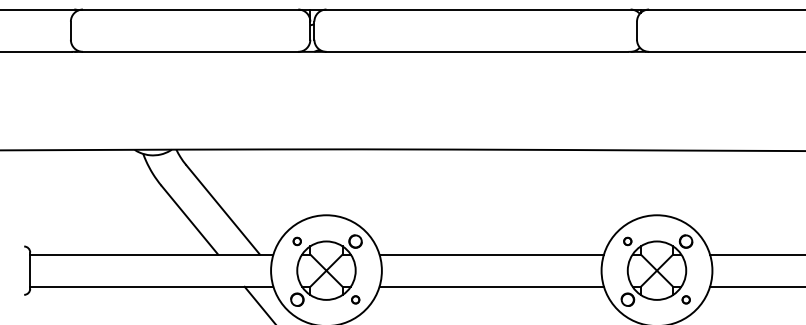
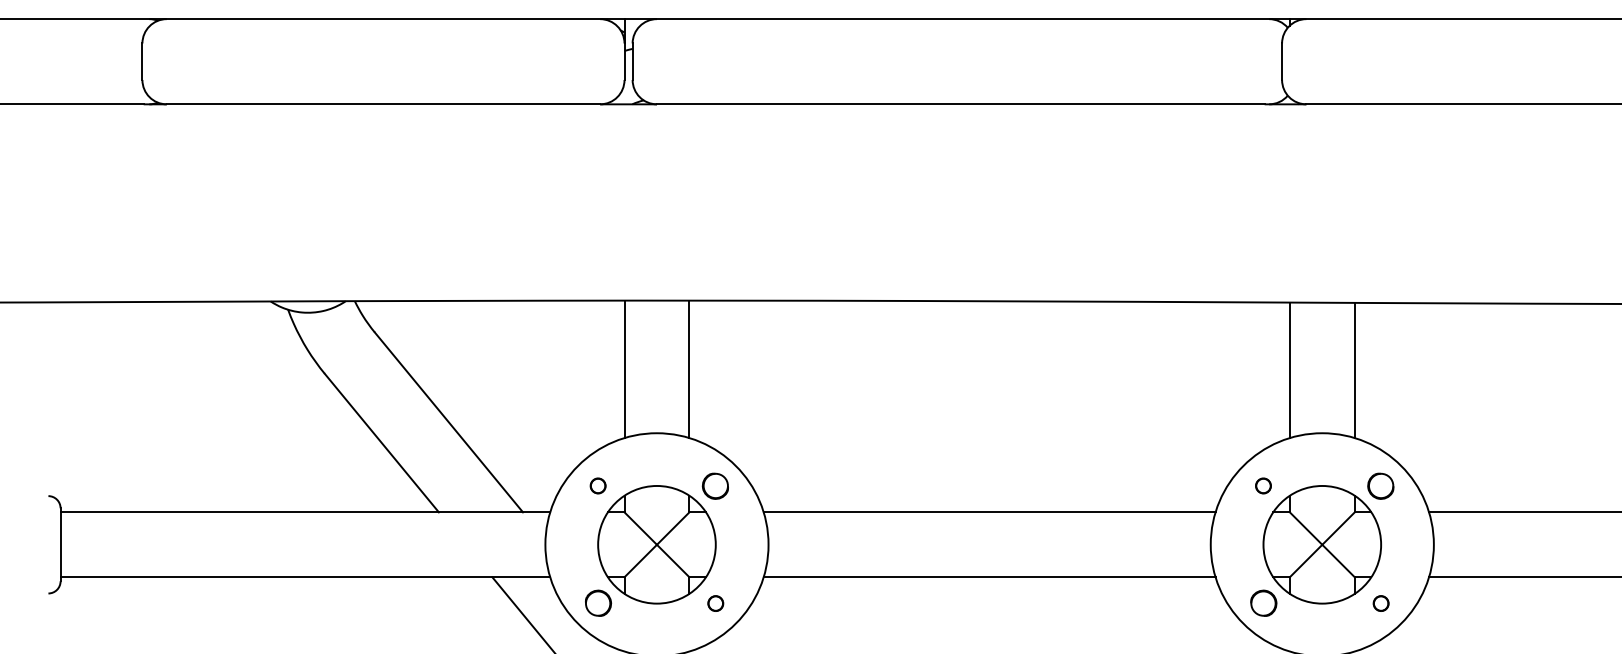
line: (310, 183) -> (624, 369), added
line: (342, 183) -> (689, 369), added
line: (640, 183) -> (1289, 369), added
line: (673, 183) -> (1355, 369), added

